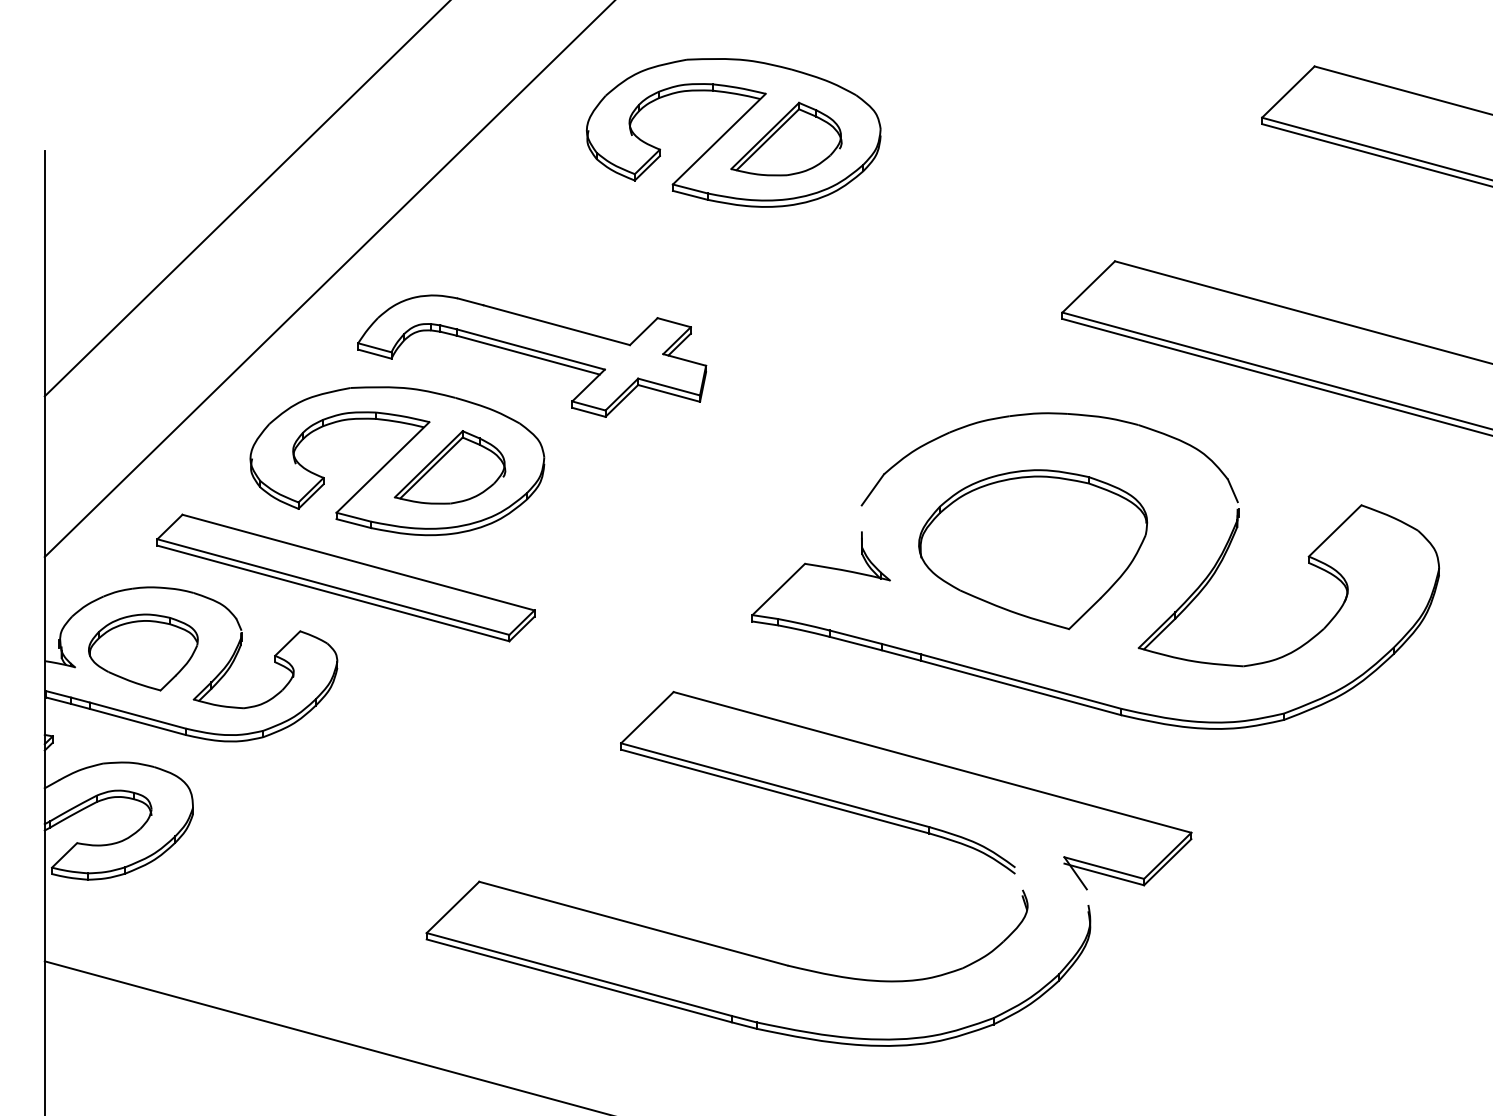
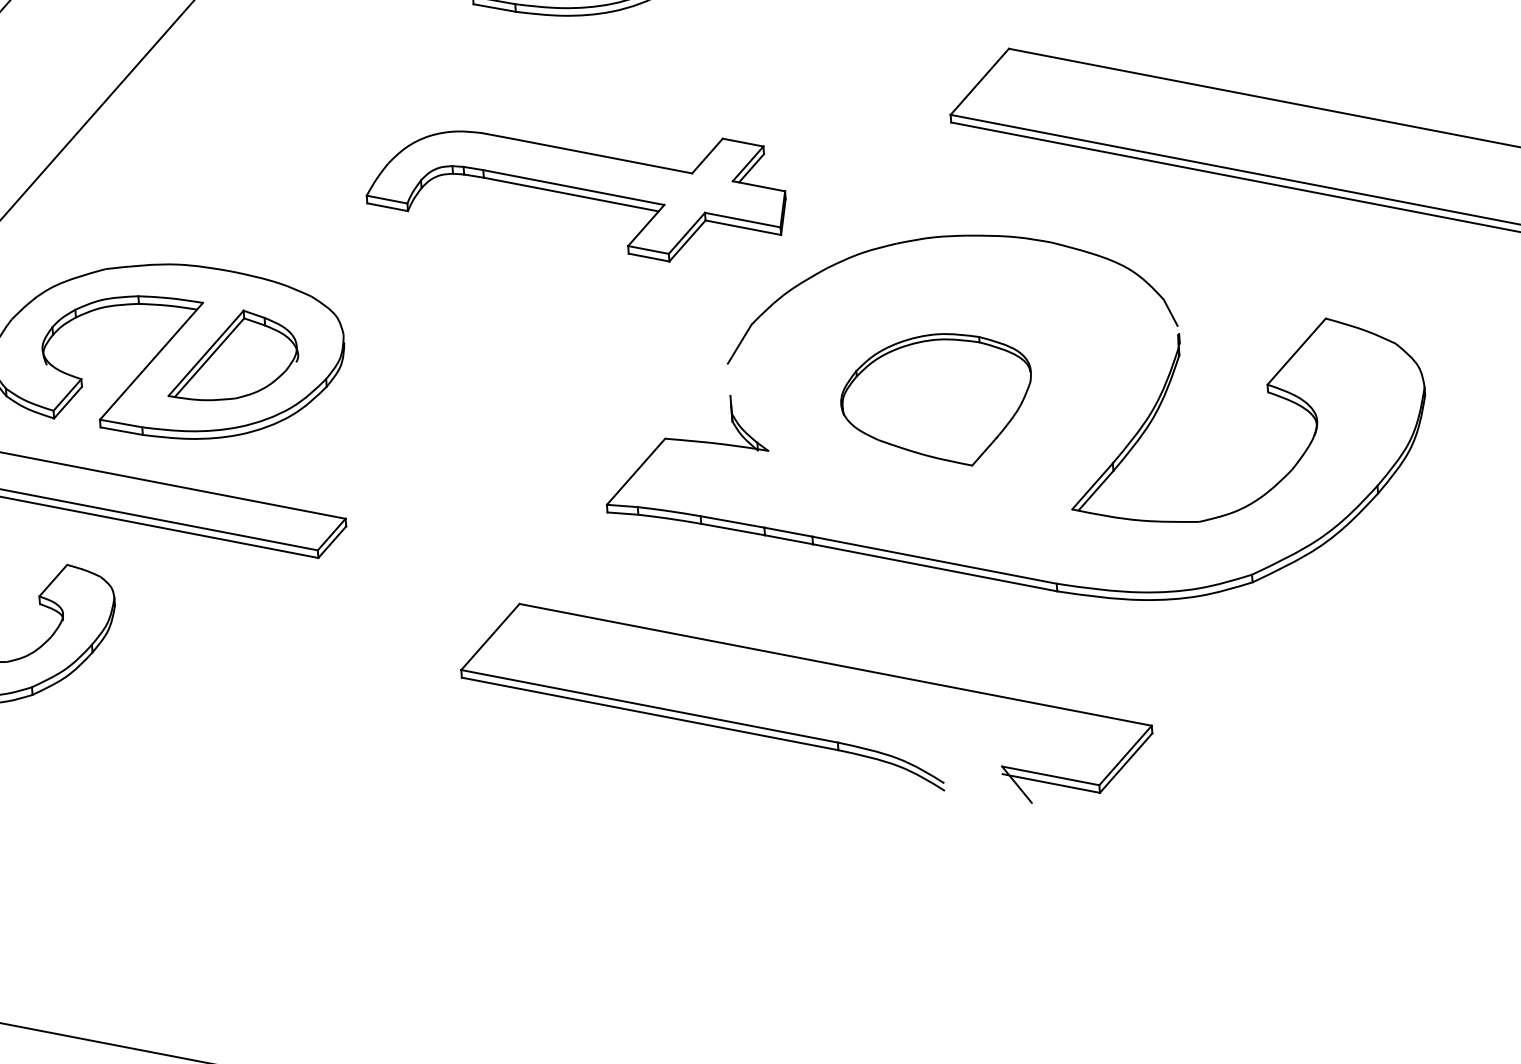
part: (532, 355) -> (576, 194), moved
part: (1033, 549) -> (937, 400), size x0.7
part: (758, 963) -> (645, 921), removed

